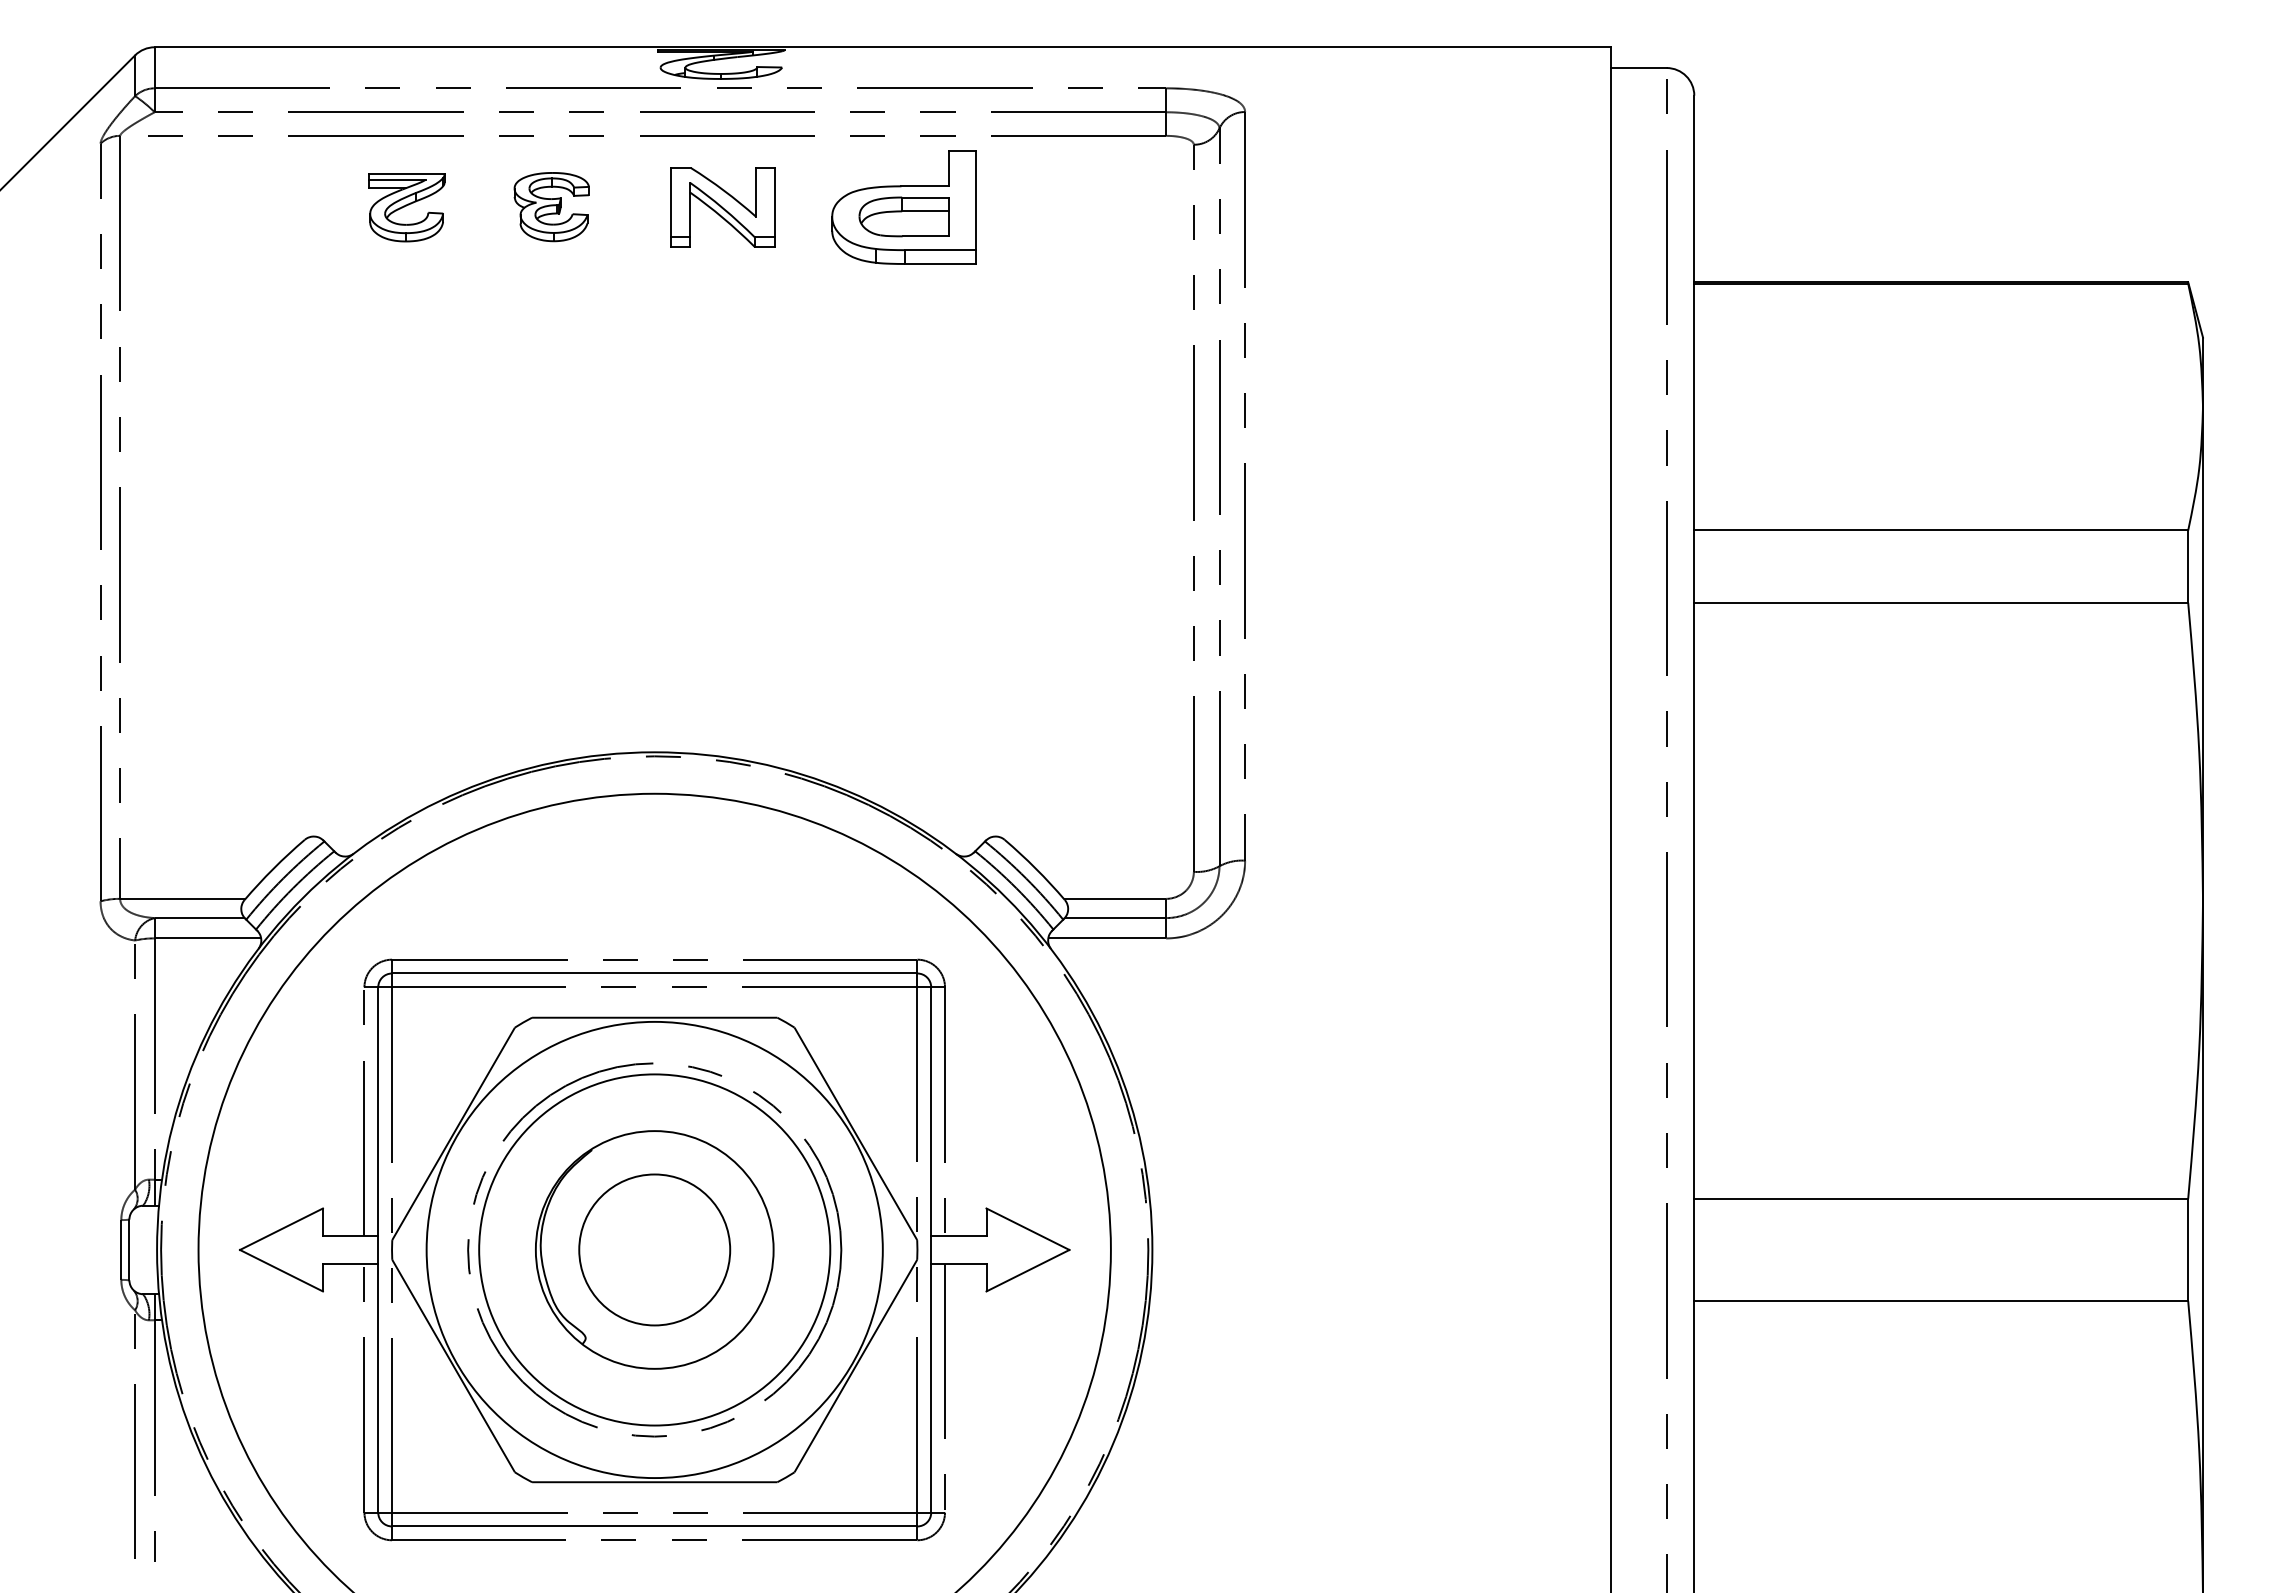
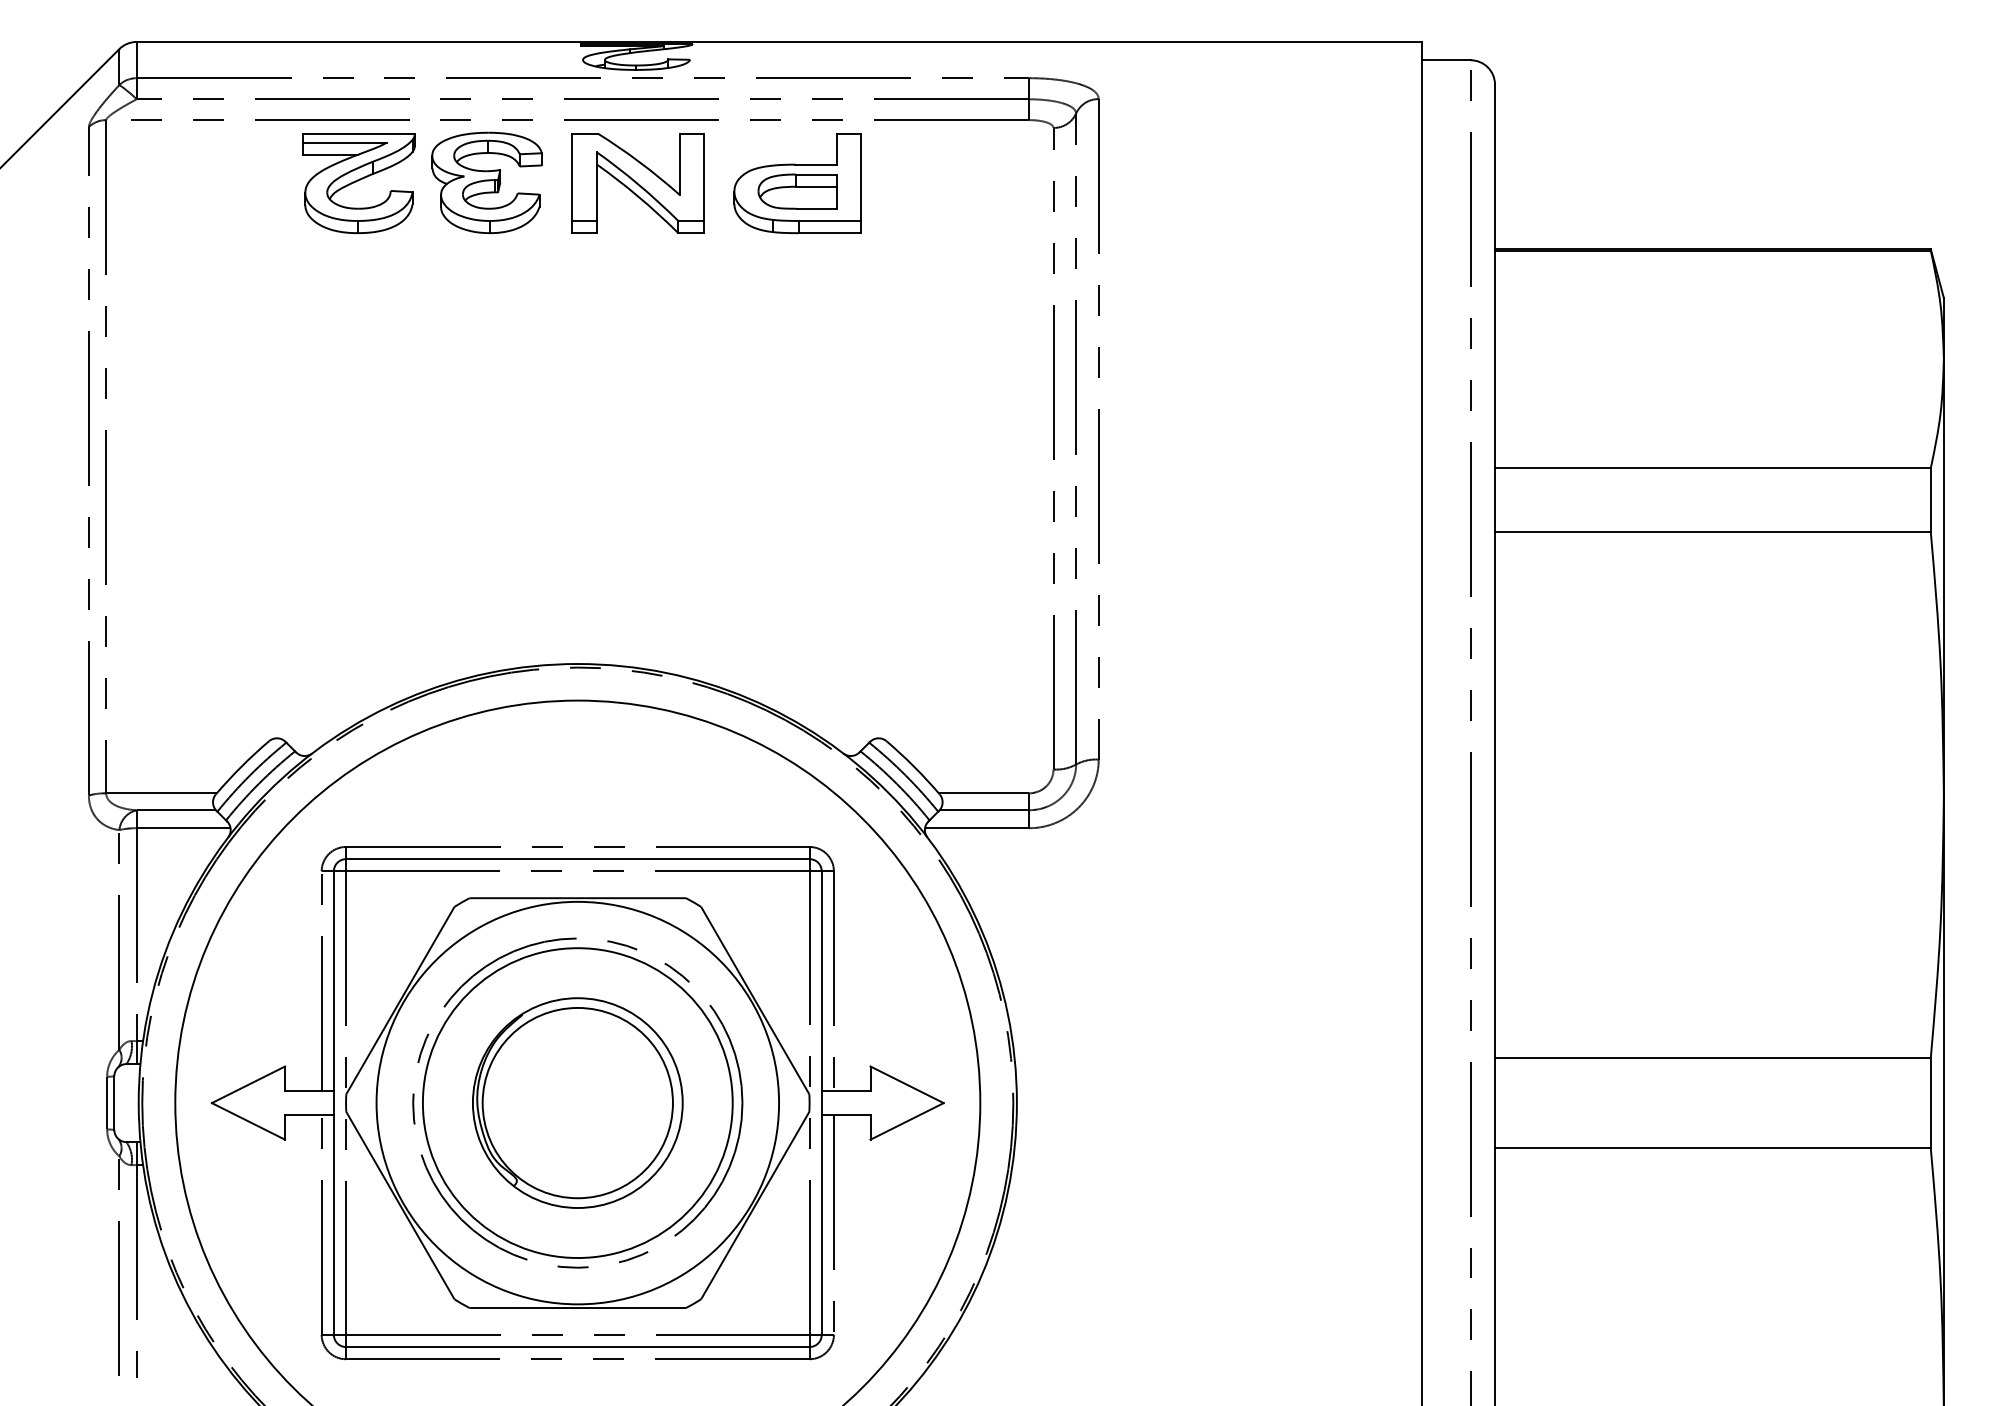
part: (551, 206) -> (486, 182), size x1.67
part: (406, 207) -> (358, 183), size x1.67
part: (722, 207) -> (637, 183), size x1.43
circle: (654, 1249) -> (577, 1102), size x1.43

